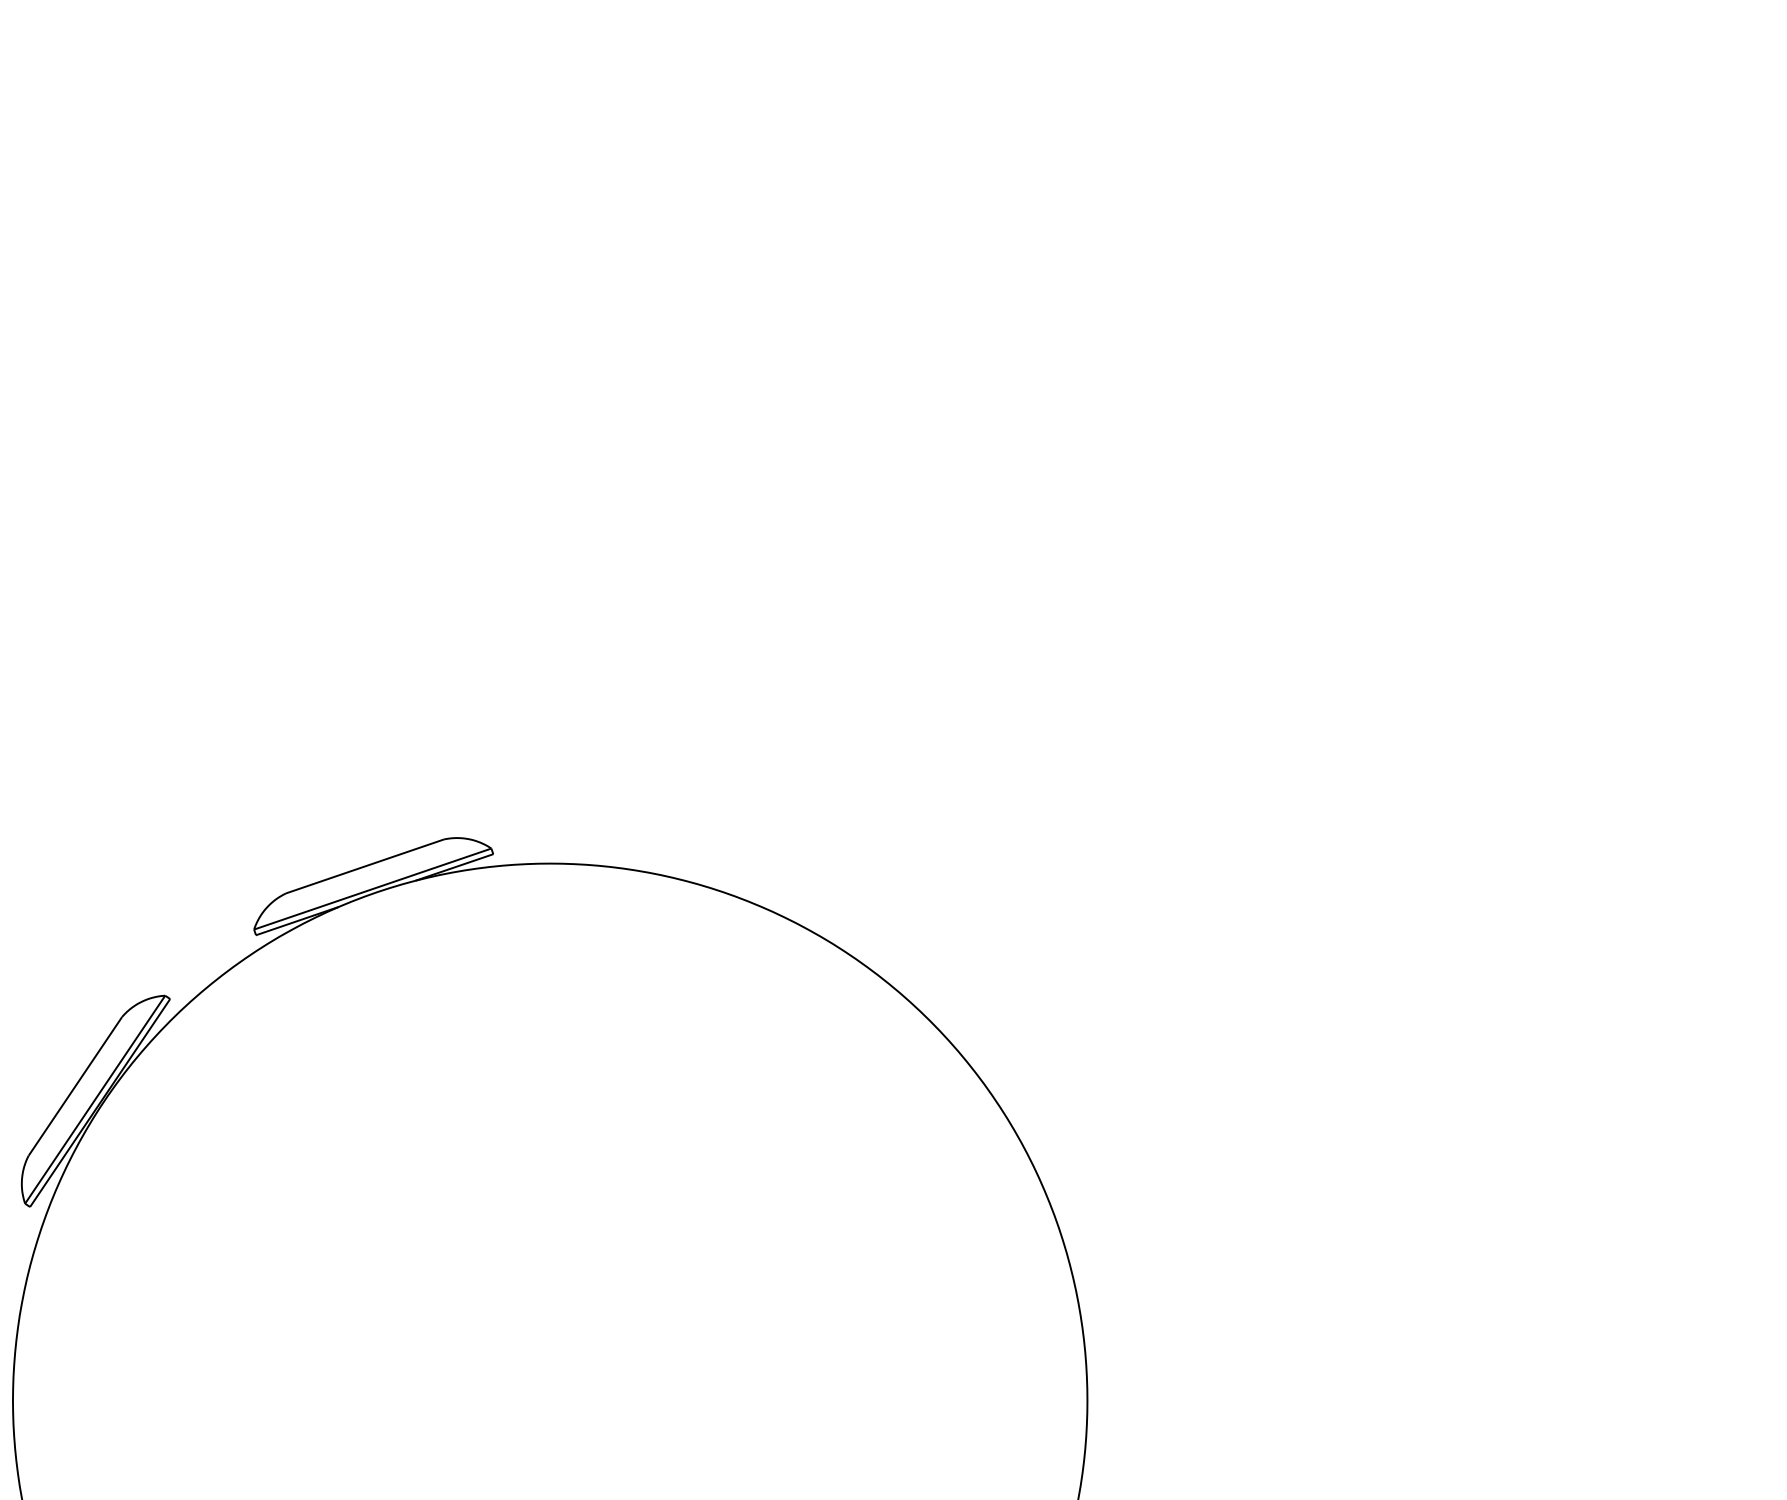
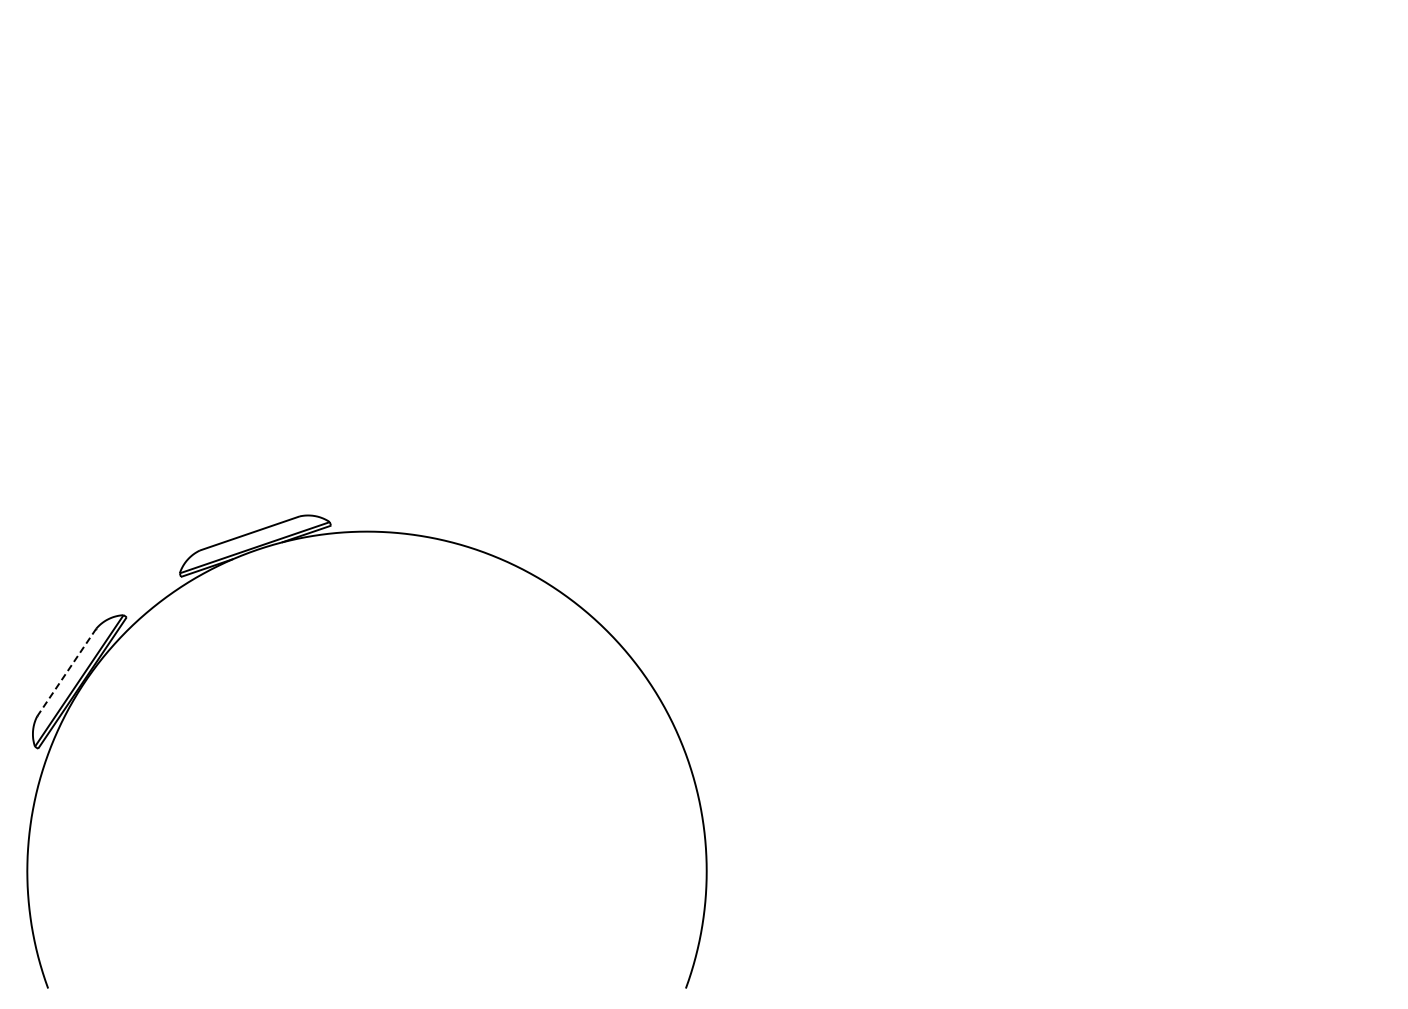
line: (74, 1086) -> (66, 672), solid -> dashed

